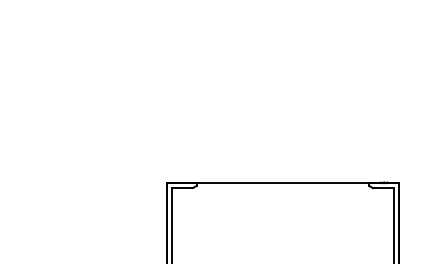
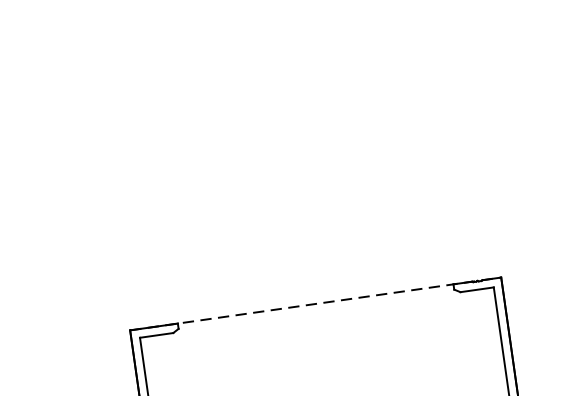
line: (283, 182) -> (316, 303), solid -> dashed

